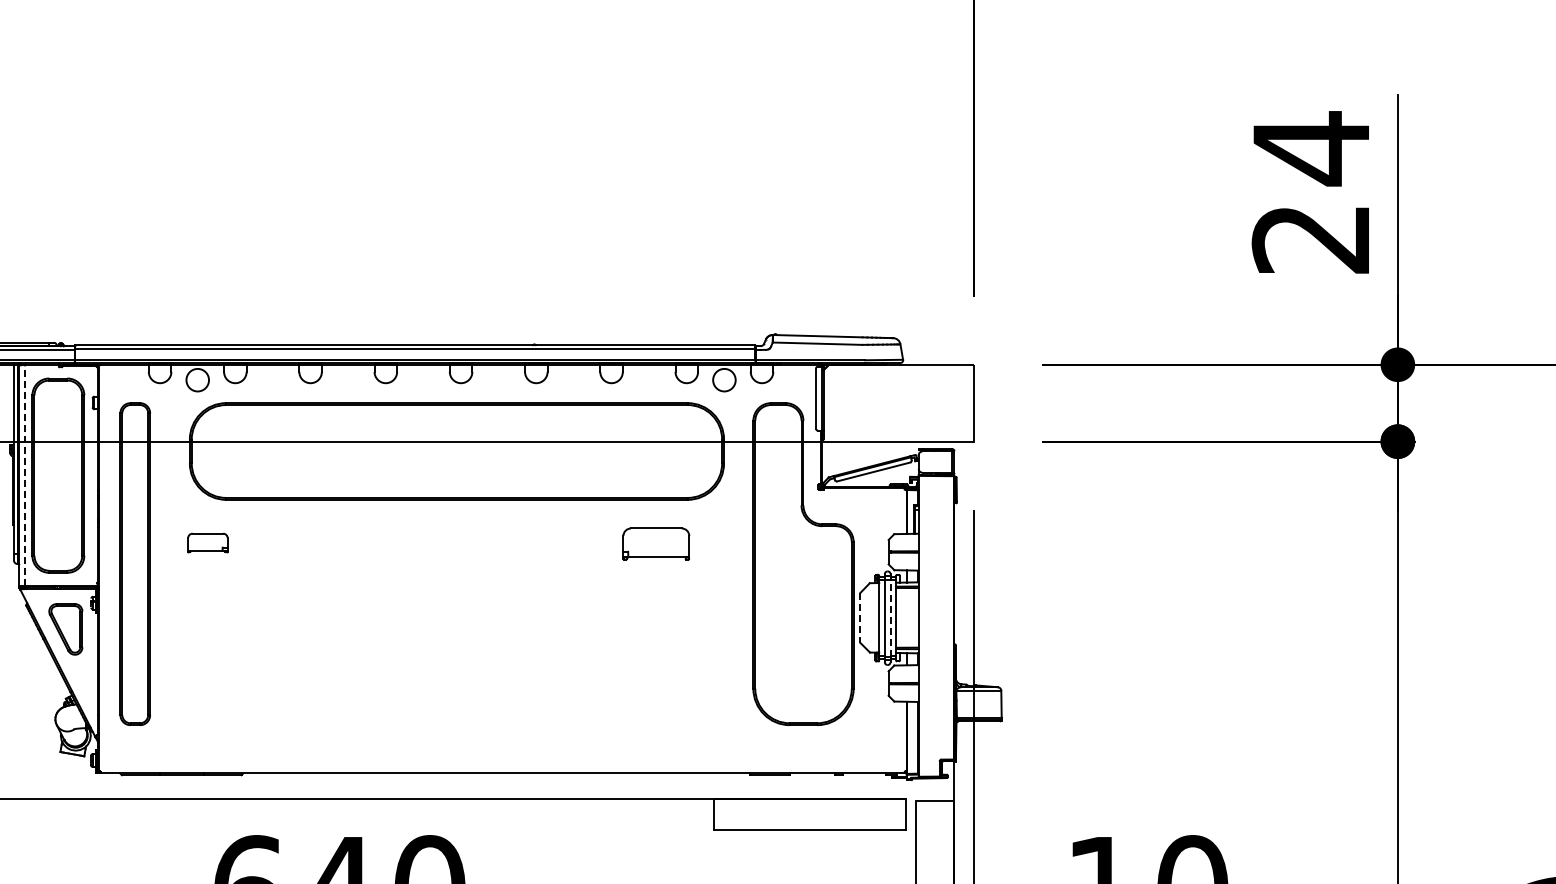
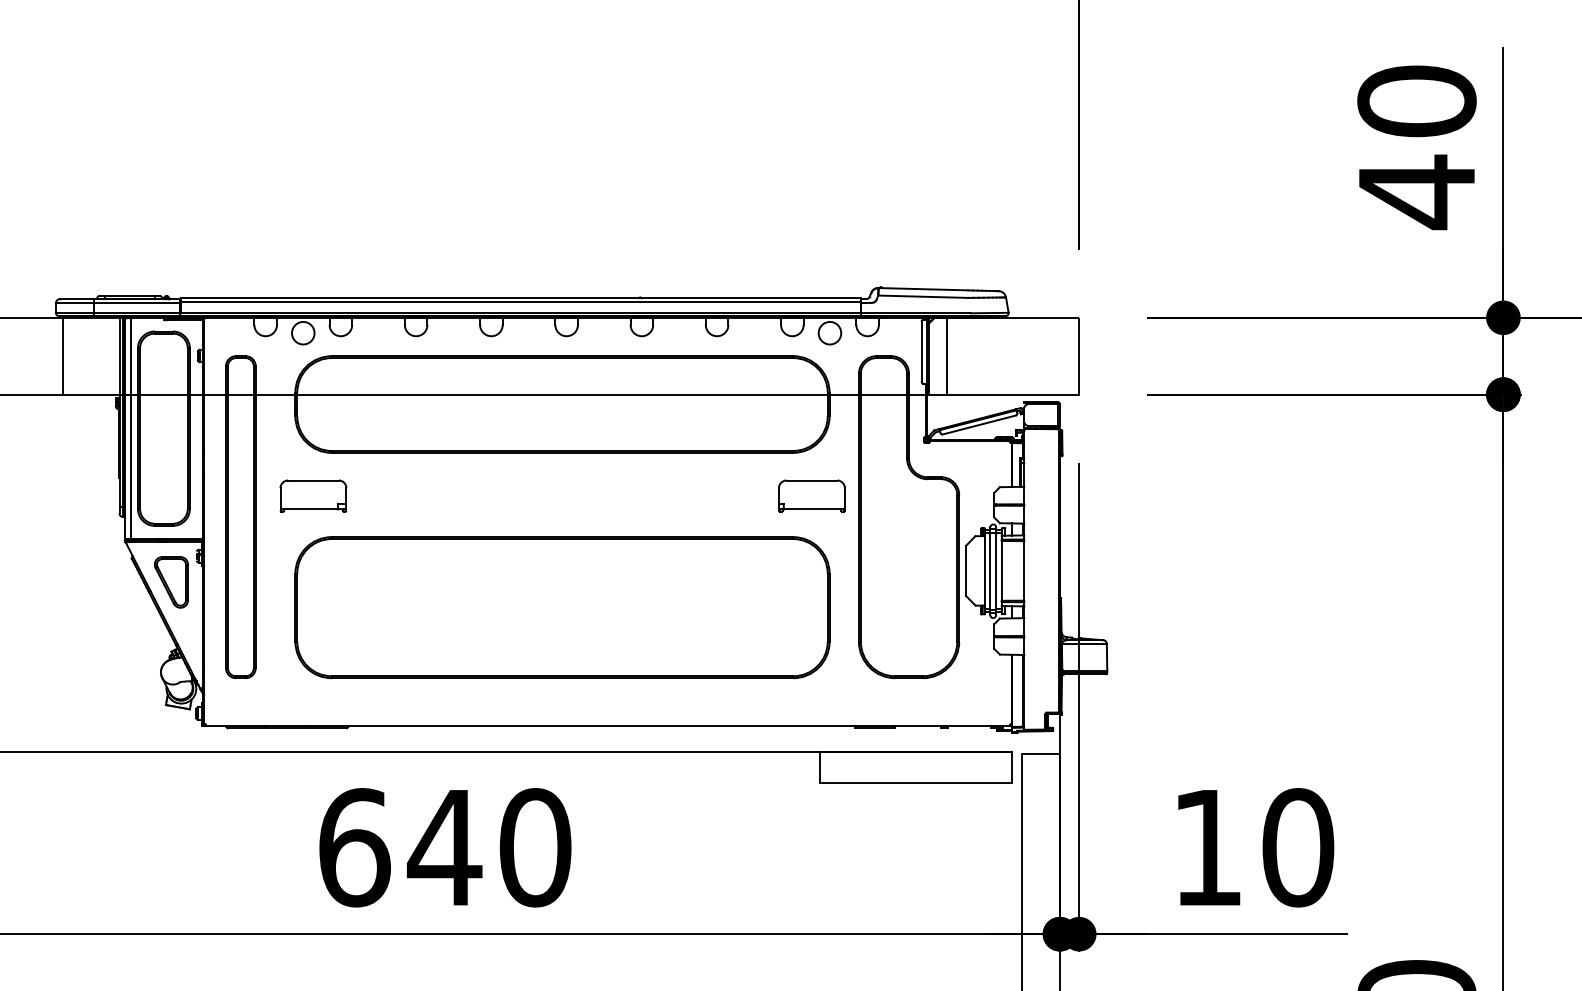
text: (1310, 194) -> (1416, 147), 24 -> 40
line: (840, 402) -> (946, 355), added
line: (24, 475) -> (130, 428), dashed -> solid
part: (207, 542) -> (313, 495), size x1.67
part: (655, 543) -> (811, 495), moved
line: (859, 618) -> (965, 571), dashed -> solid
line: (890, 618) -> (996, 571), dashed -> solid
part: (456, 654) -> (562, 607), added

